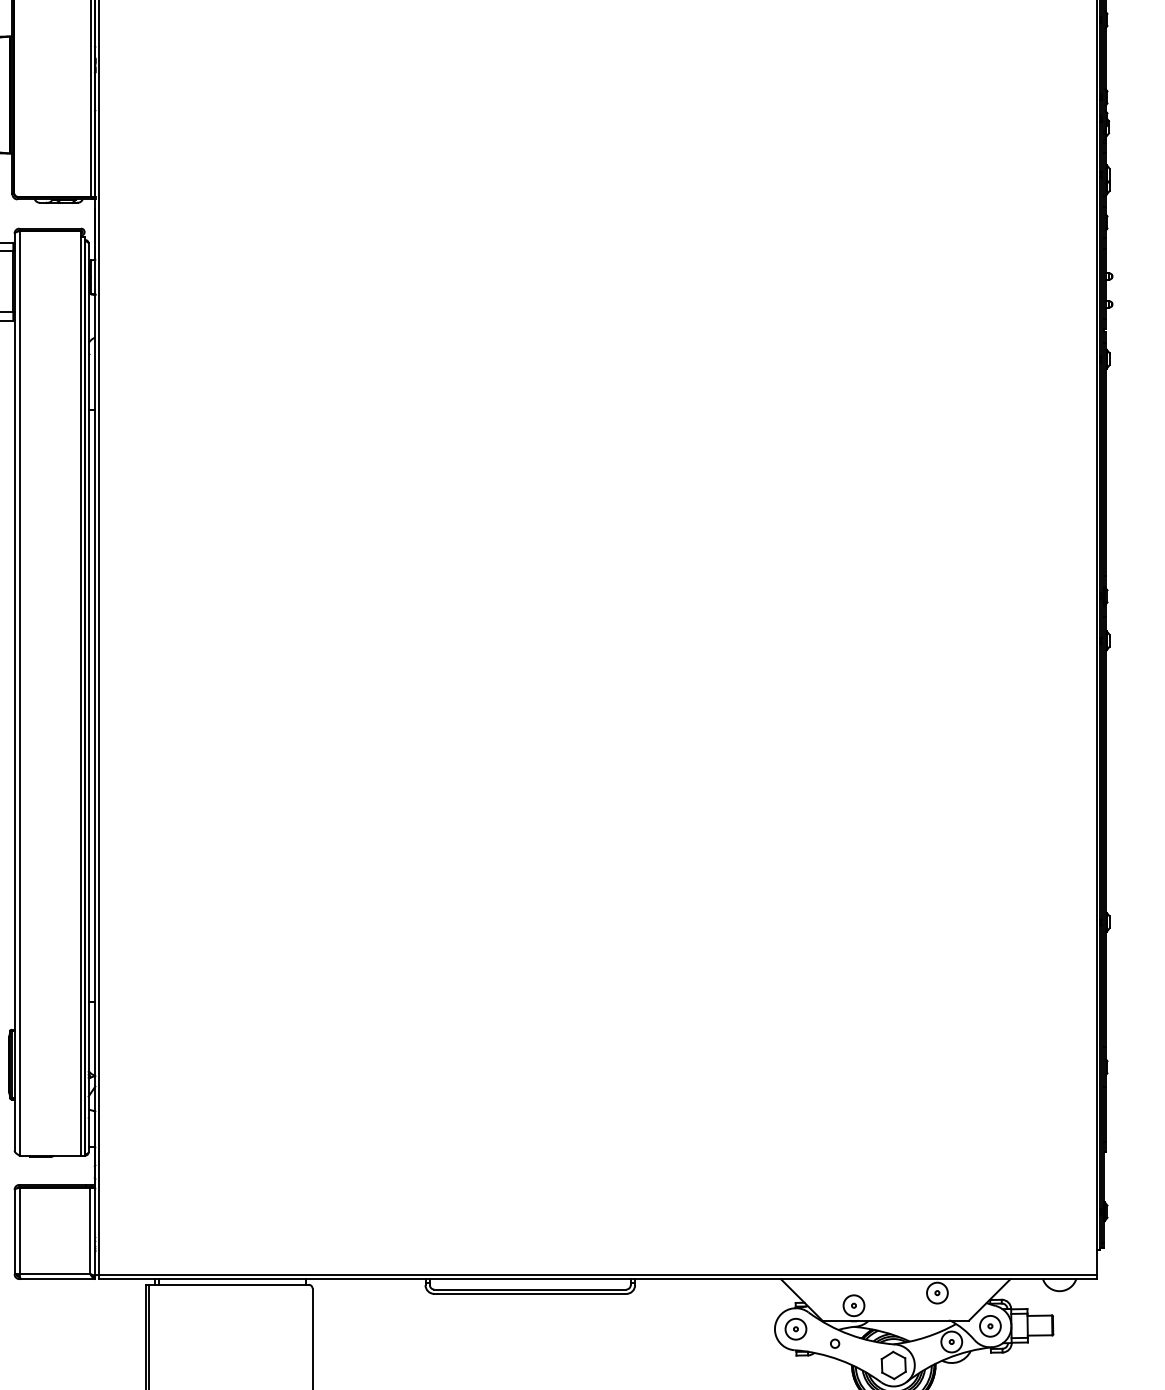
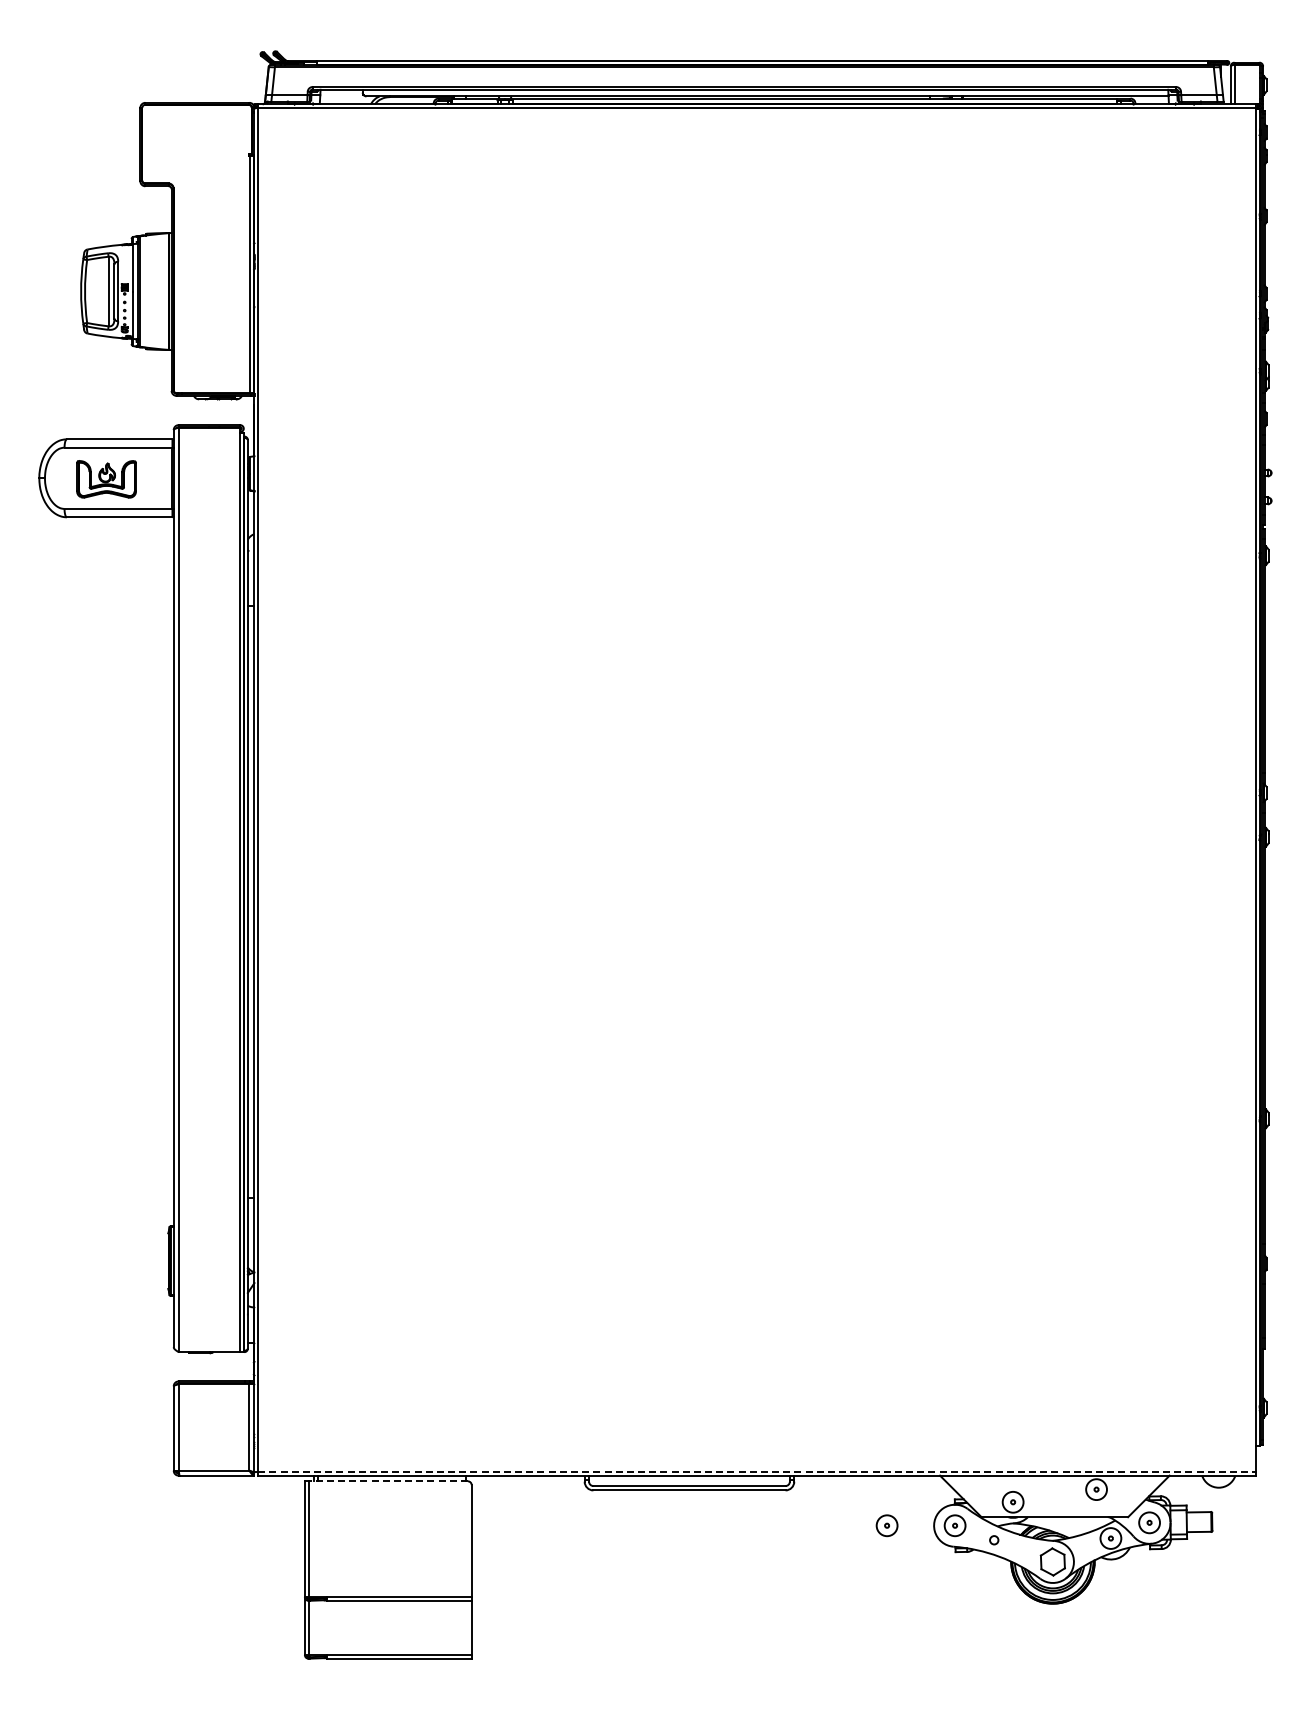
line: (598, 1274) -> (757, 1471), solid -> dashed
line: (229, 1284) -> (388, 1481), solid -> dashed
part: (727, 1328) -> (886, 1525), added

